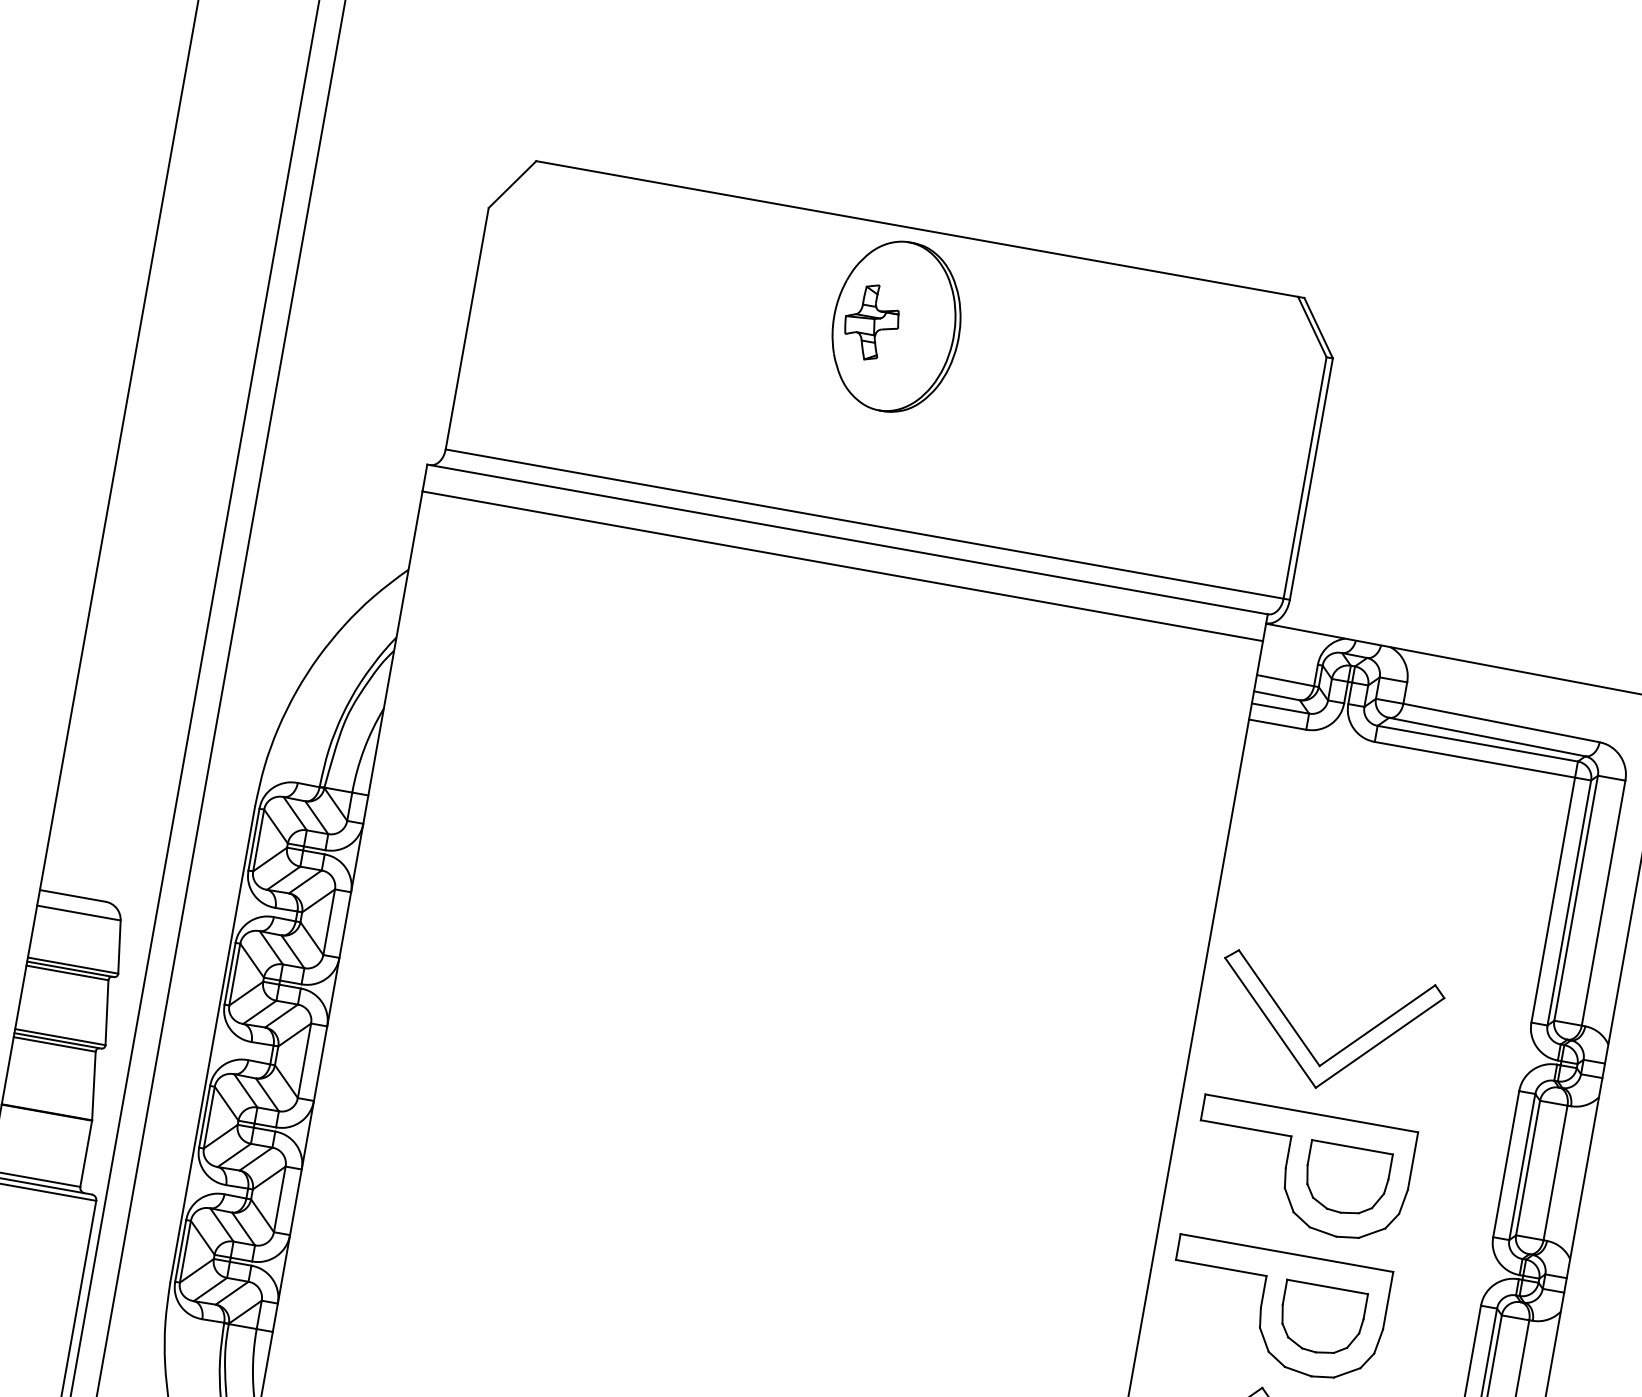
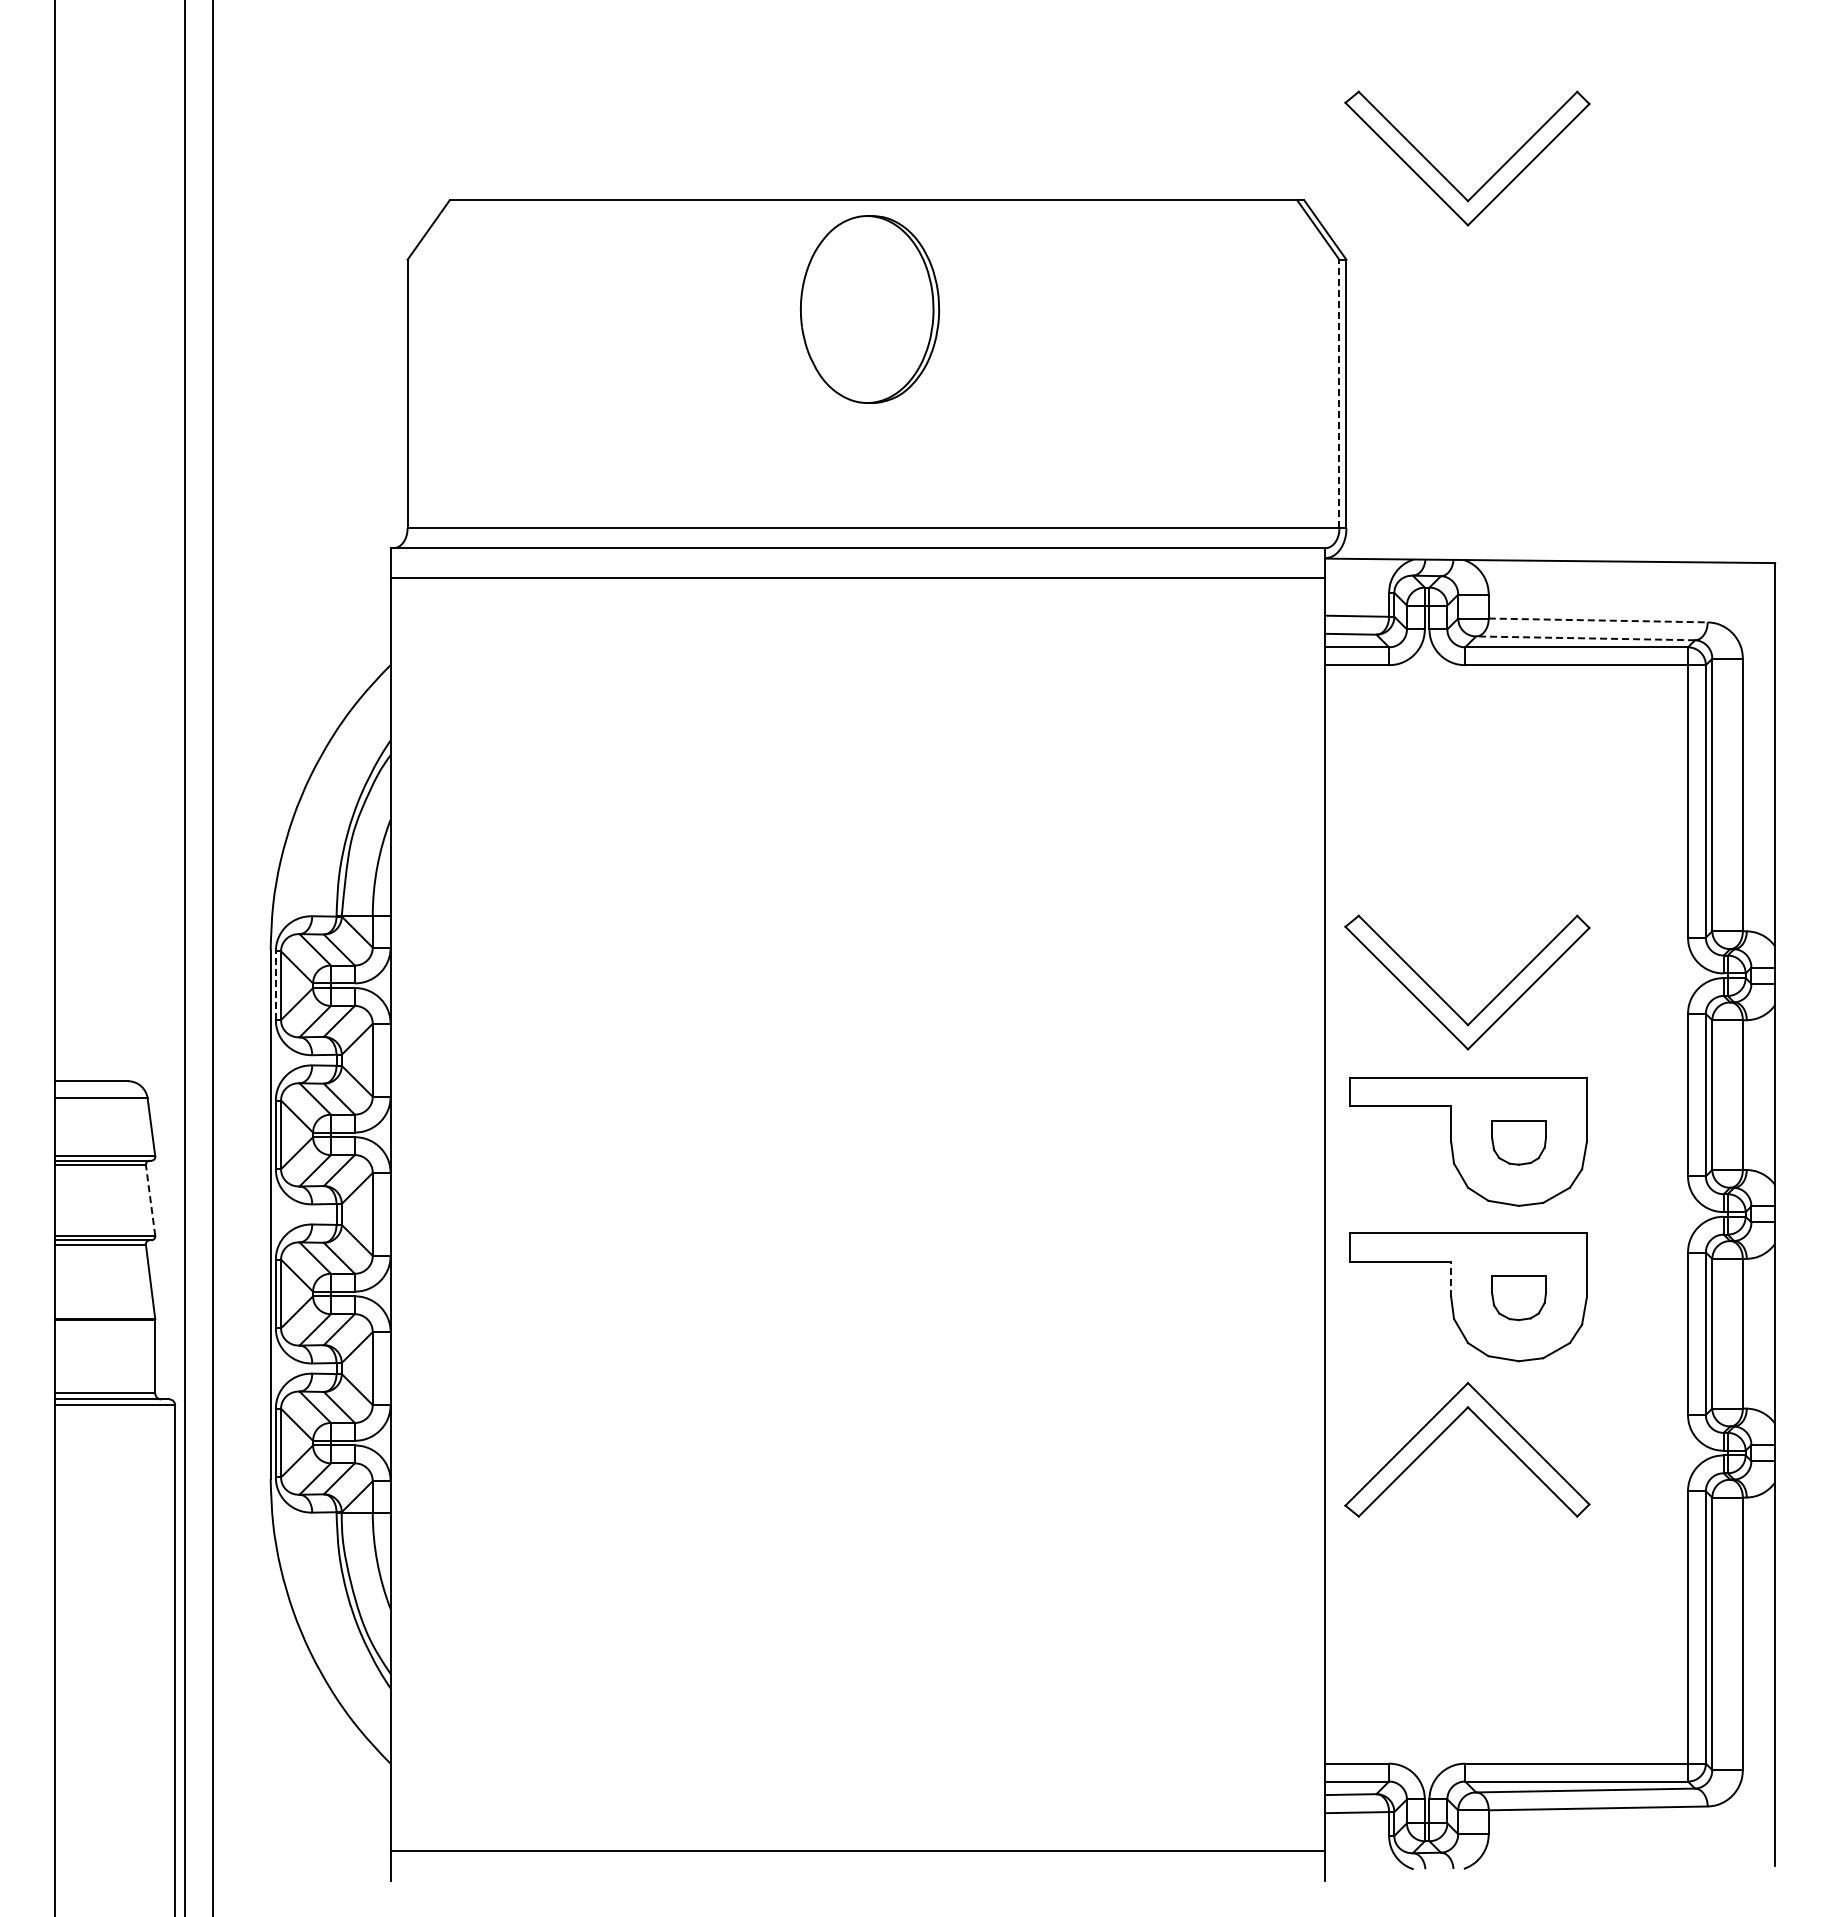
part: (1435, 301) -> (1446, 178), added
part: (871, 322) -> (842, 309), removed
line: (1305, 477) -> (1339, 393), solid -> dashed
line: (1501, 723) -> (1598, 620), solid -> dashed
line: (1487, 737) -> (1585, 638), solid -> dashed
line: (253, 839) -> (275, 985), solid -> dashed
line: (106, 1012) -> (150, 1200), solid -> dashed
part: (1346, 1179) -> (1518, 1142), size x0.6
line: (1264, 1292) -> (1451, 1279), solid -> dashed
part: (1321, 1319) -> (1518, 1298), size x0.6

